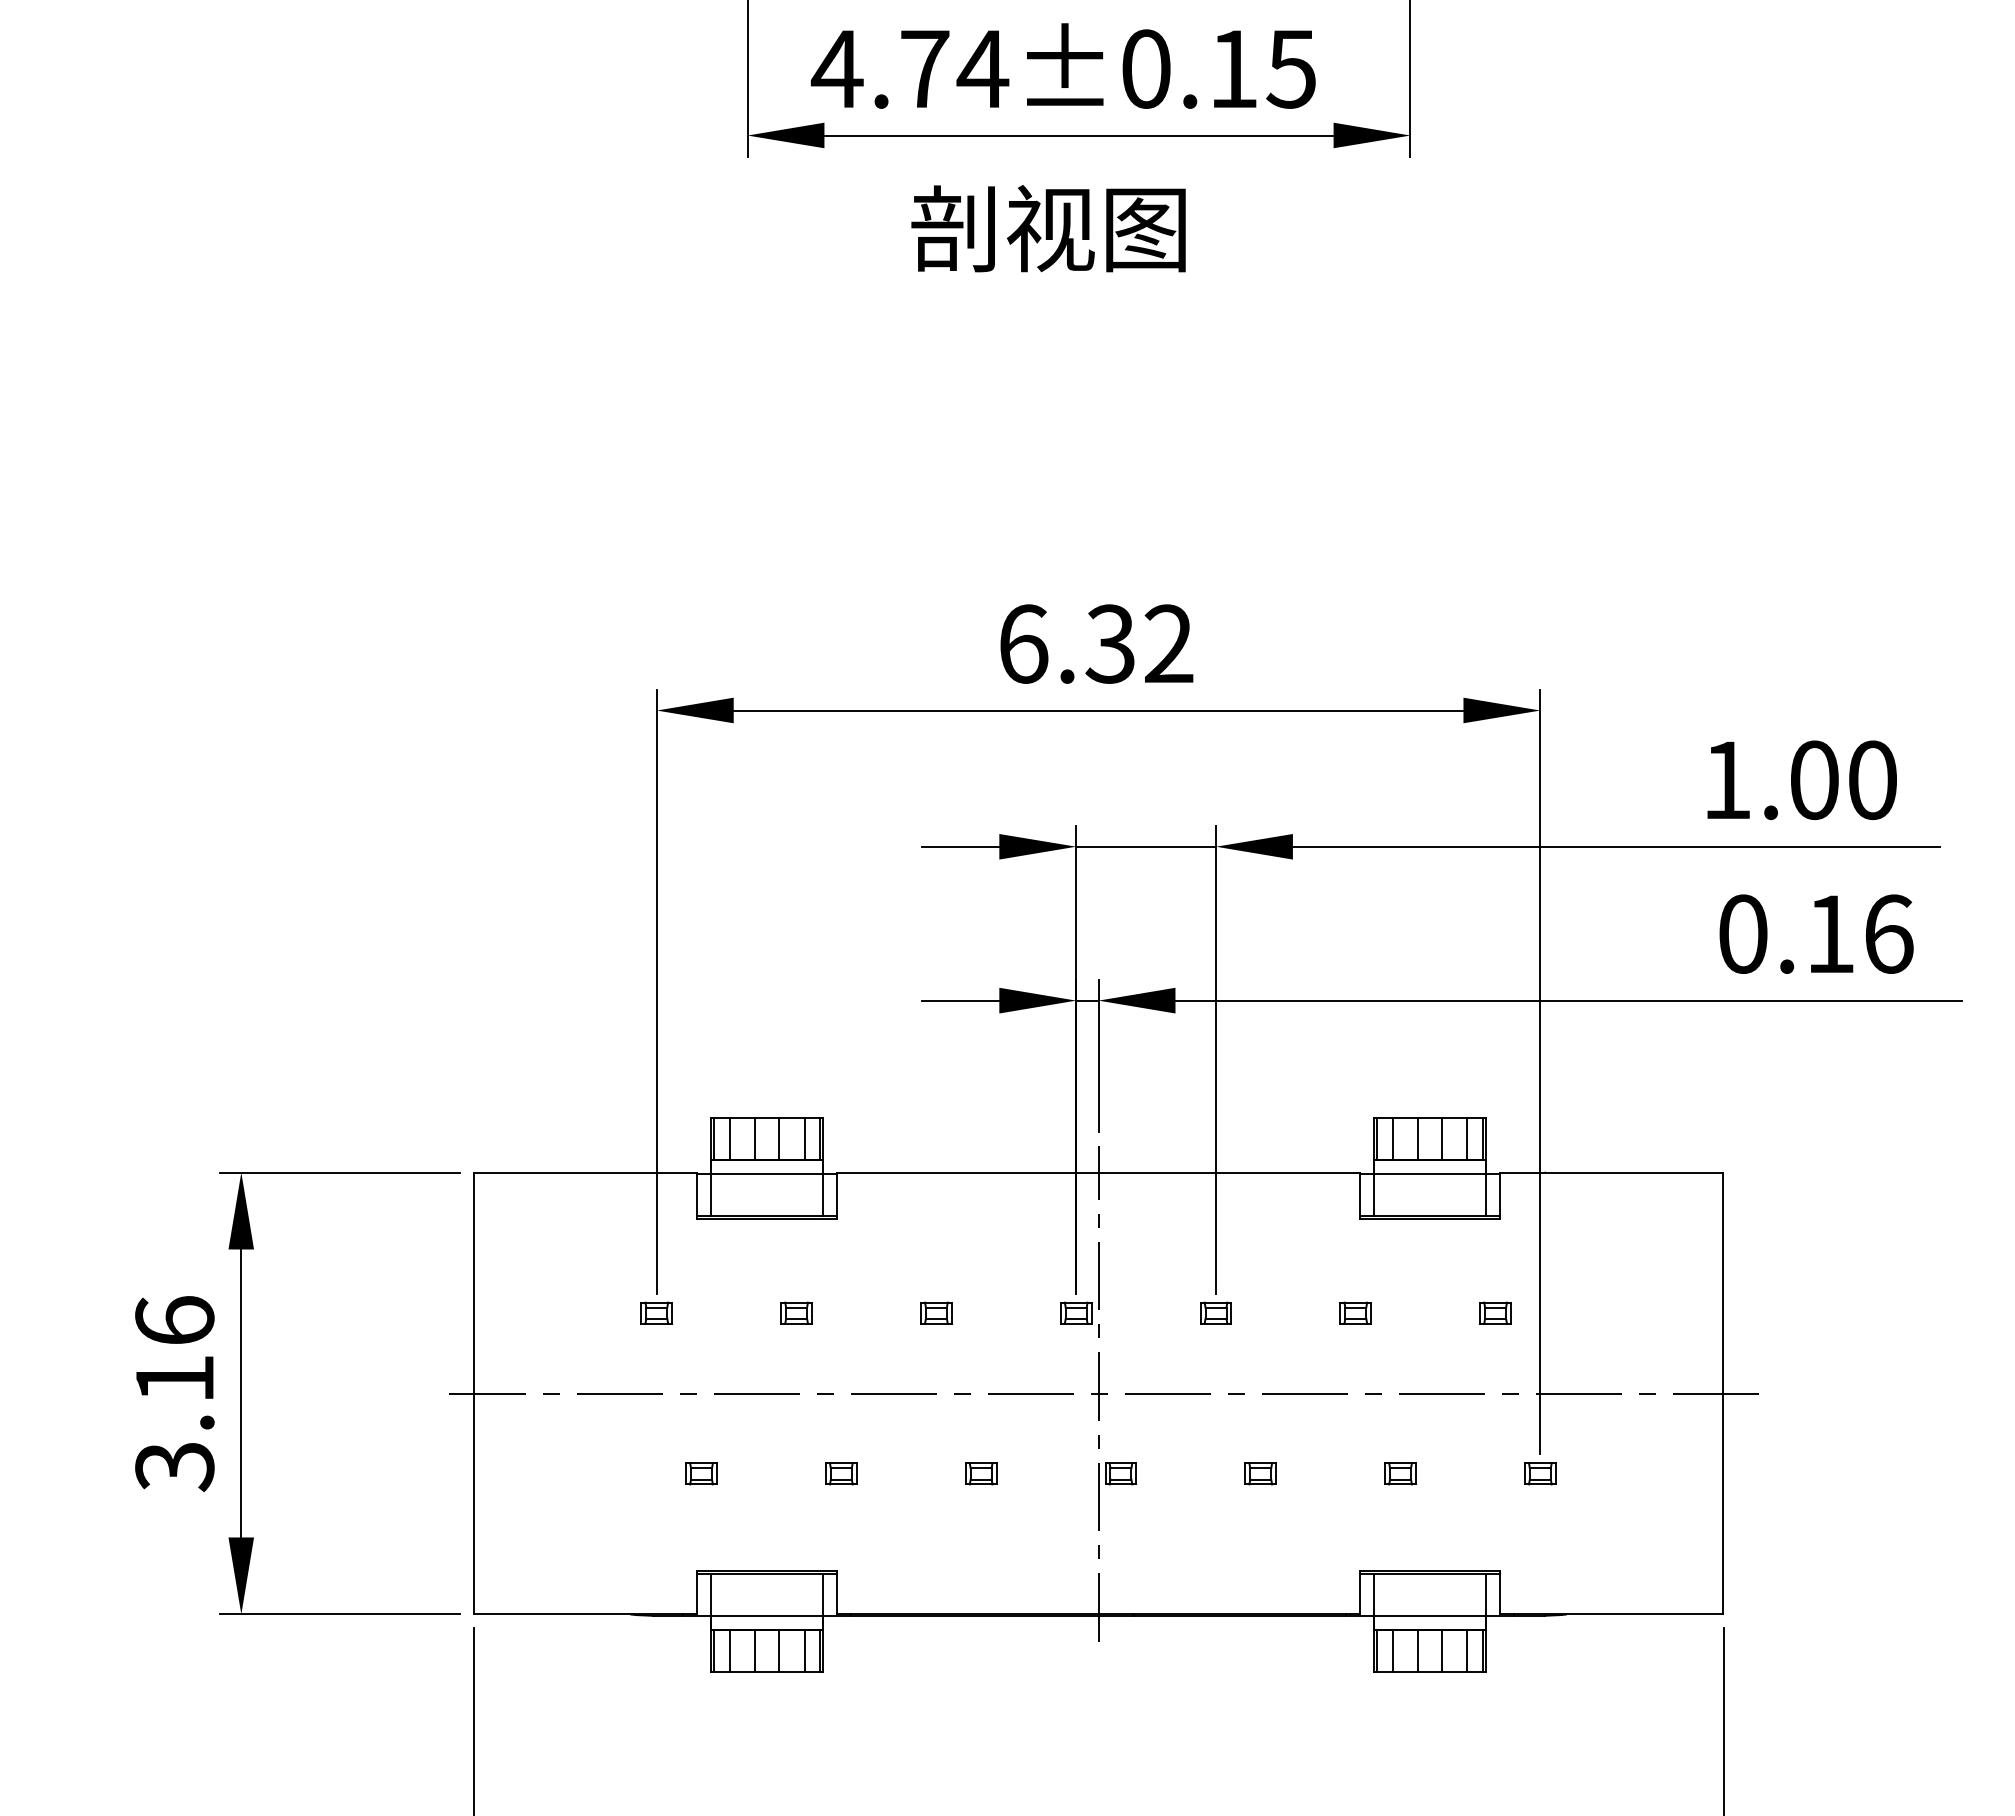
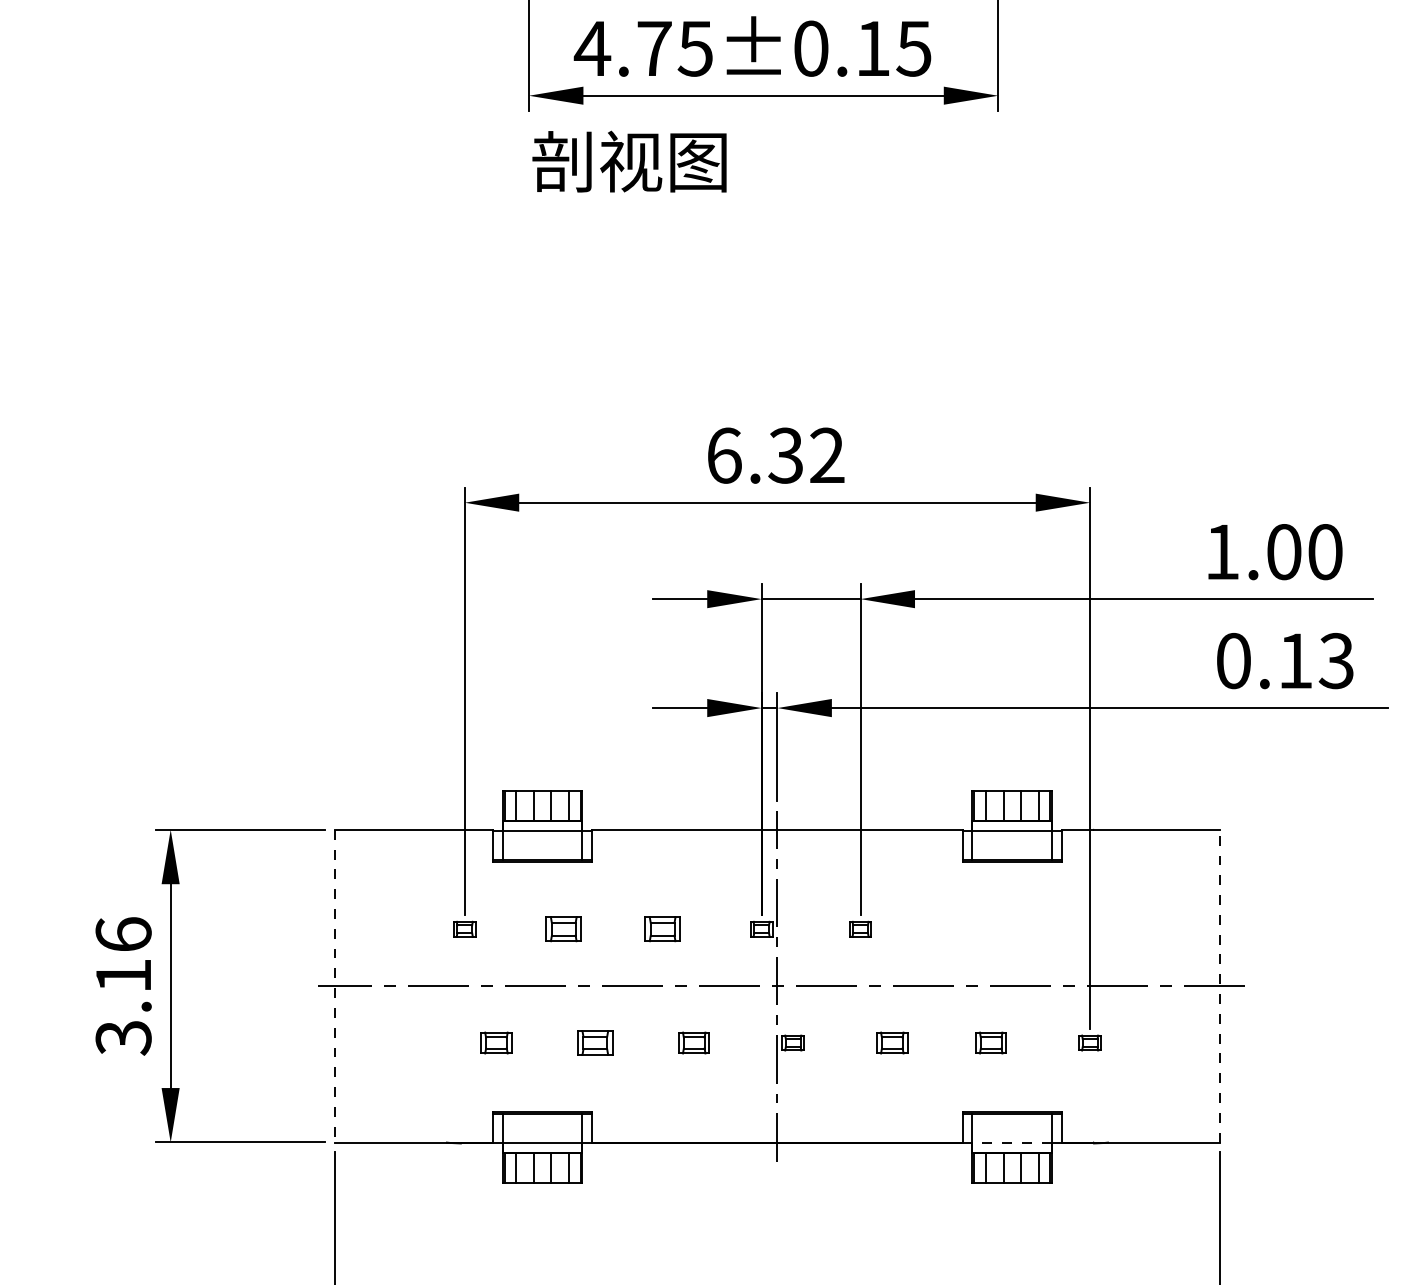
text: (982, 69) -> (695, 49), 4.74±0.15 -> 4.75±0.15
text: (1048, 228) -> (629, 161), moved
text: (1888, 933) -> (1336, 660), 0.16 -> 0.13
part: (796, 1312) -> (563, 928), size x1.6
part: (936, 1312) -> (662, 928), size x1.6
part: (1355, 1312) -> (959, 928), removed
part: (1495, 1312) -> (1058, 928), removed
line: (473, 1393) -> (335, 986), solid -> dashed
line: (1723, 1393) -> (1219, 986), solid -> dashed
part: (701, 1473) -> (496, 1042), size x1.4
part: (841, 1473) -> (595, 1042), size x1.6
part: (981, 1473) -> (694, 1042), size x1.4
part: (1260, 1473) -> (892, 1042), size x1.4
part: (1400, 1473) -> (991, 1042), size x1.4
line: (1430, 1615) -> (1012, 1143), solid -> dashed

